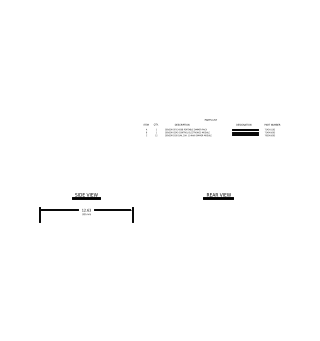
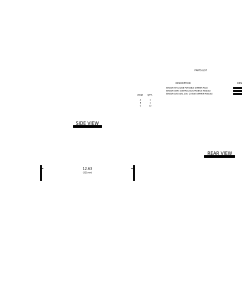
text: (210, 119) -> (200, 69), moved
text: (150, 129) -> (144, 99), moved
part: (86, 196) -> (87, 124), moved
line: (60, 210) -> (61, 168), removed
line: (112, 210) -> (113, 168), removed

